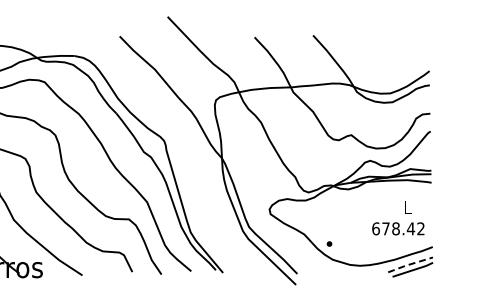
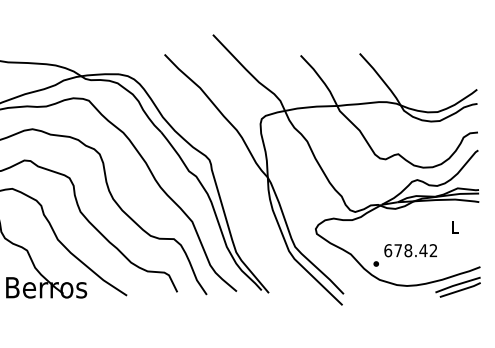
text: (398, 228) -> (410, 250), moved
line: (410, 264) -> (457, 284), dashed -> solid

